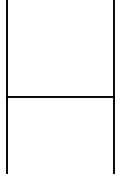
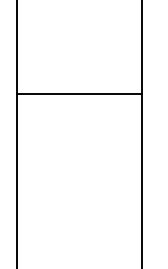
line: (59, 97) -> (78, 94), moved

